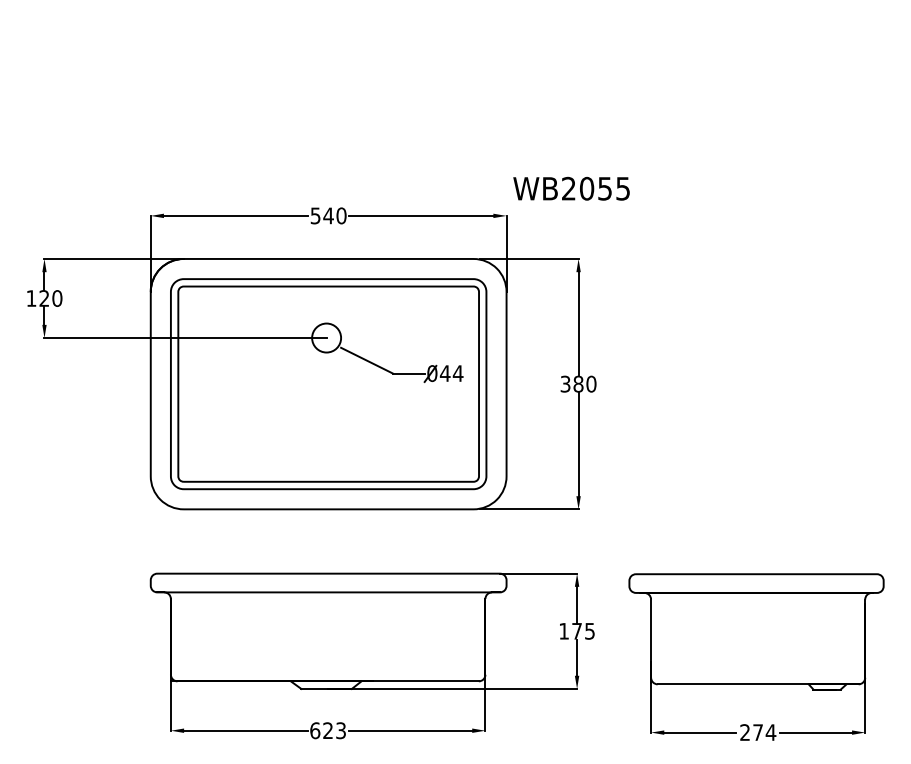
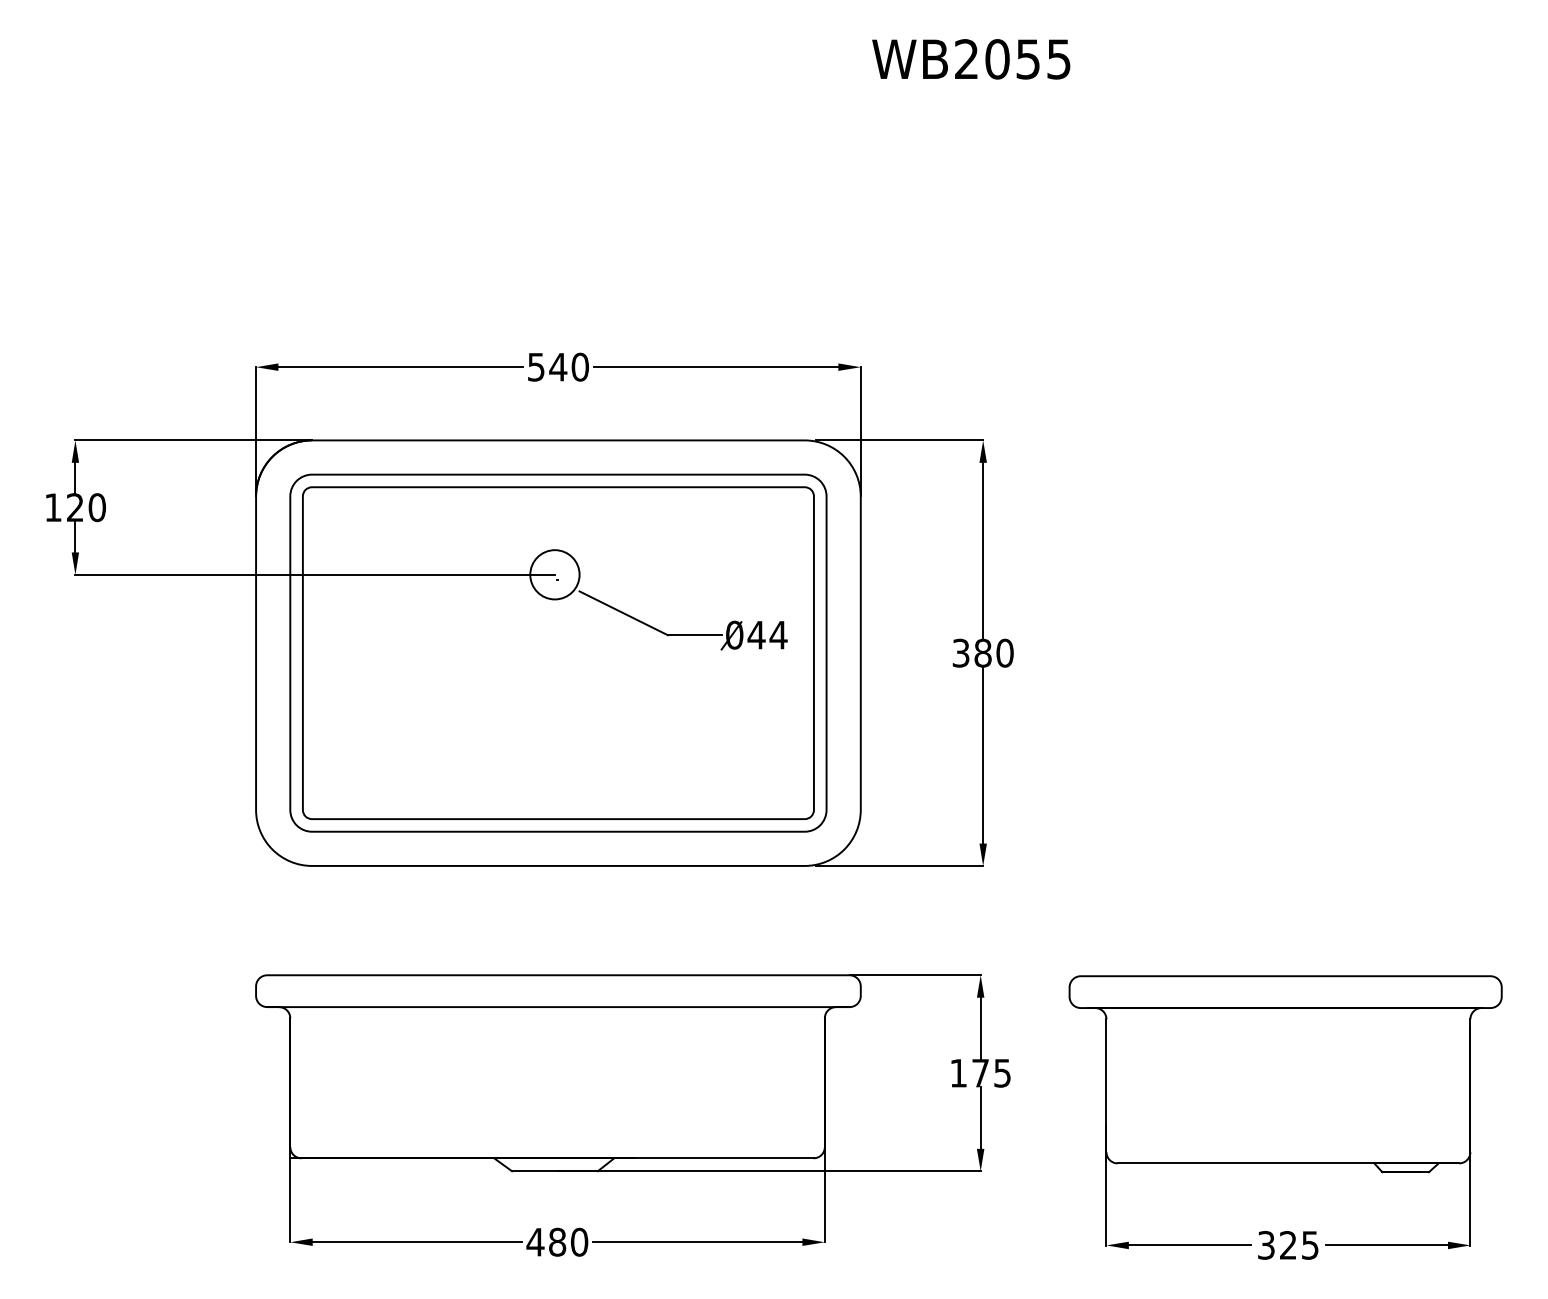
text: (571, 188) -> (971, 58), moved
text: (327, 730) -> (556, 1241), 623 -> 480
text: (758, 732) -> (1289, 1245), 274 -> 325

